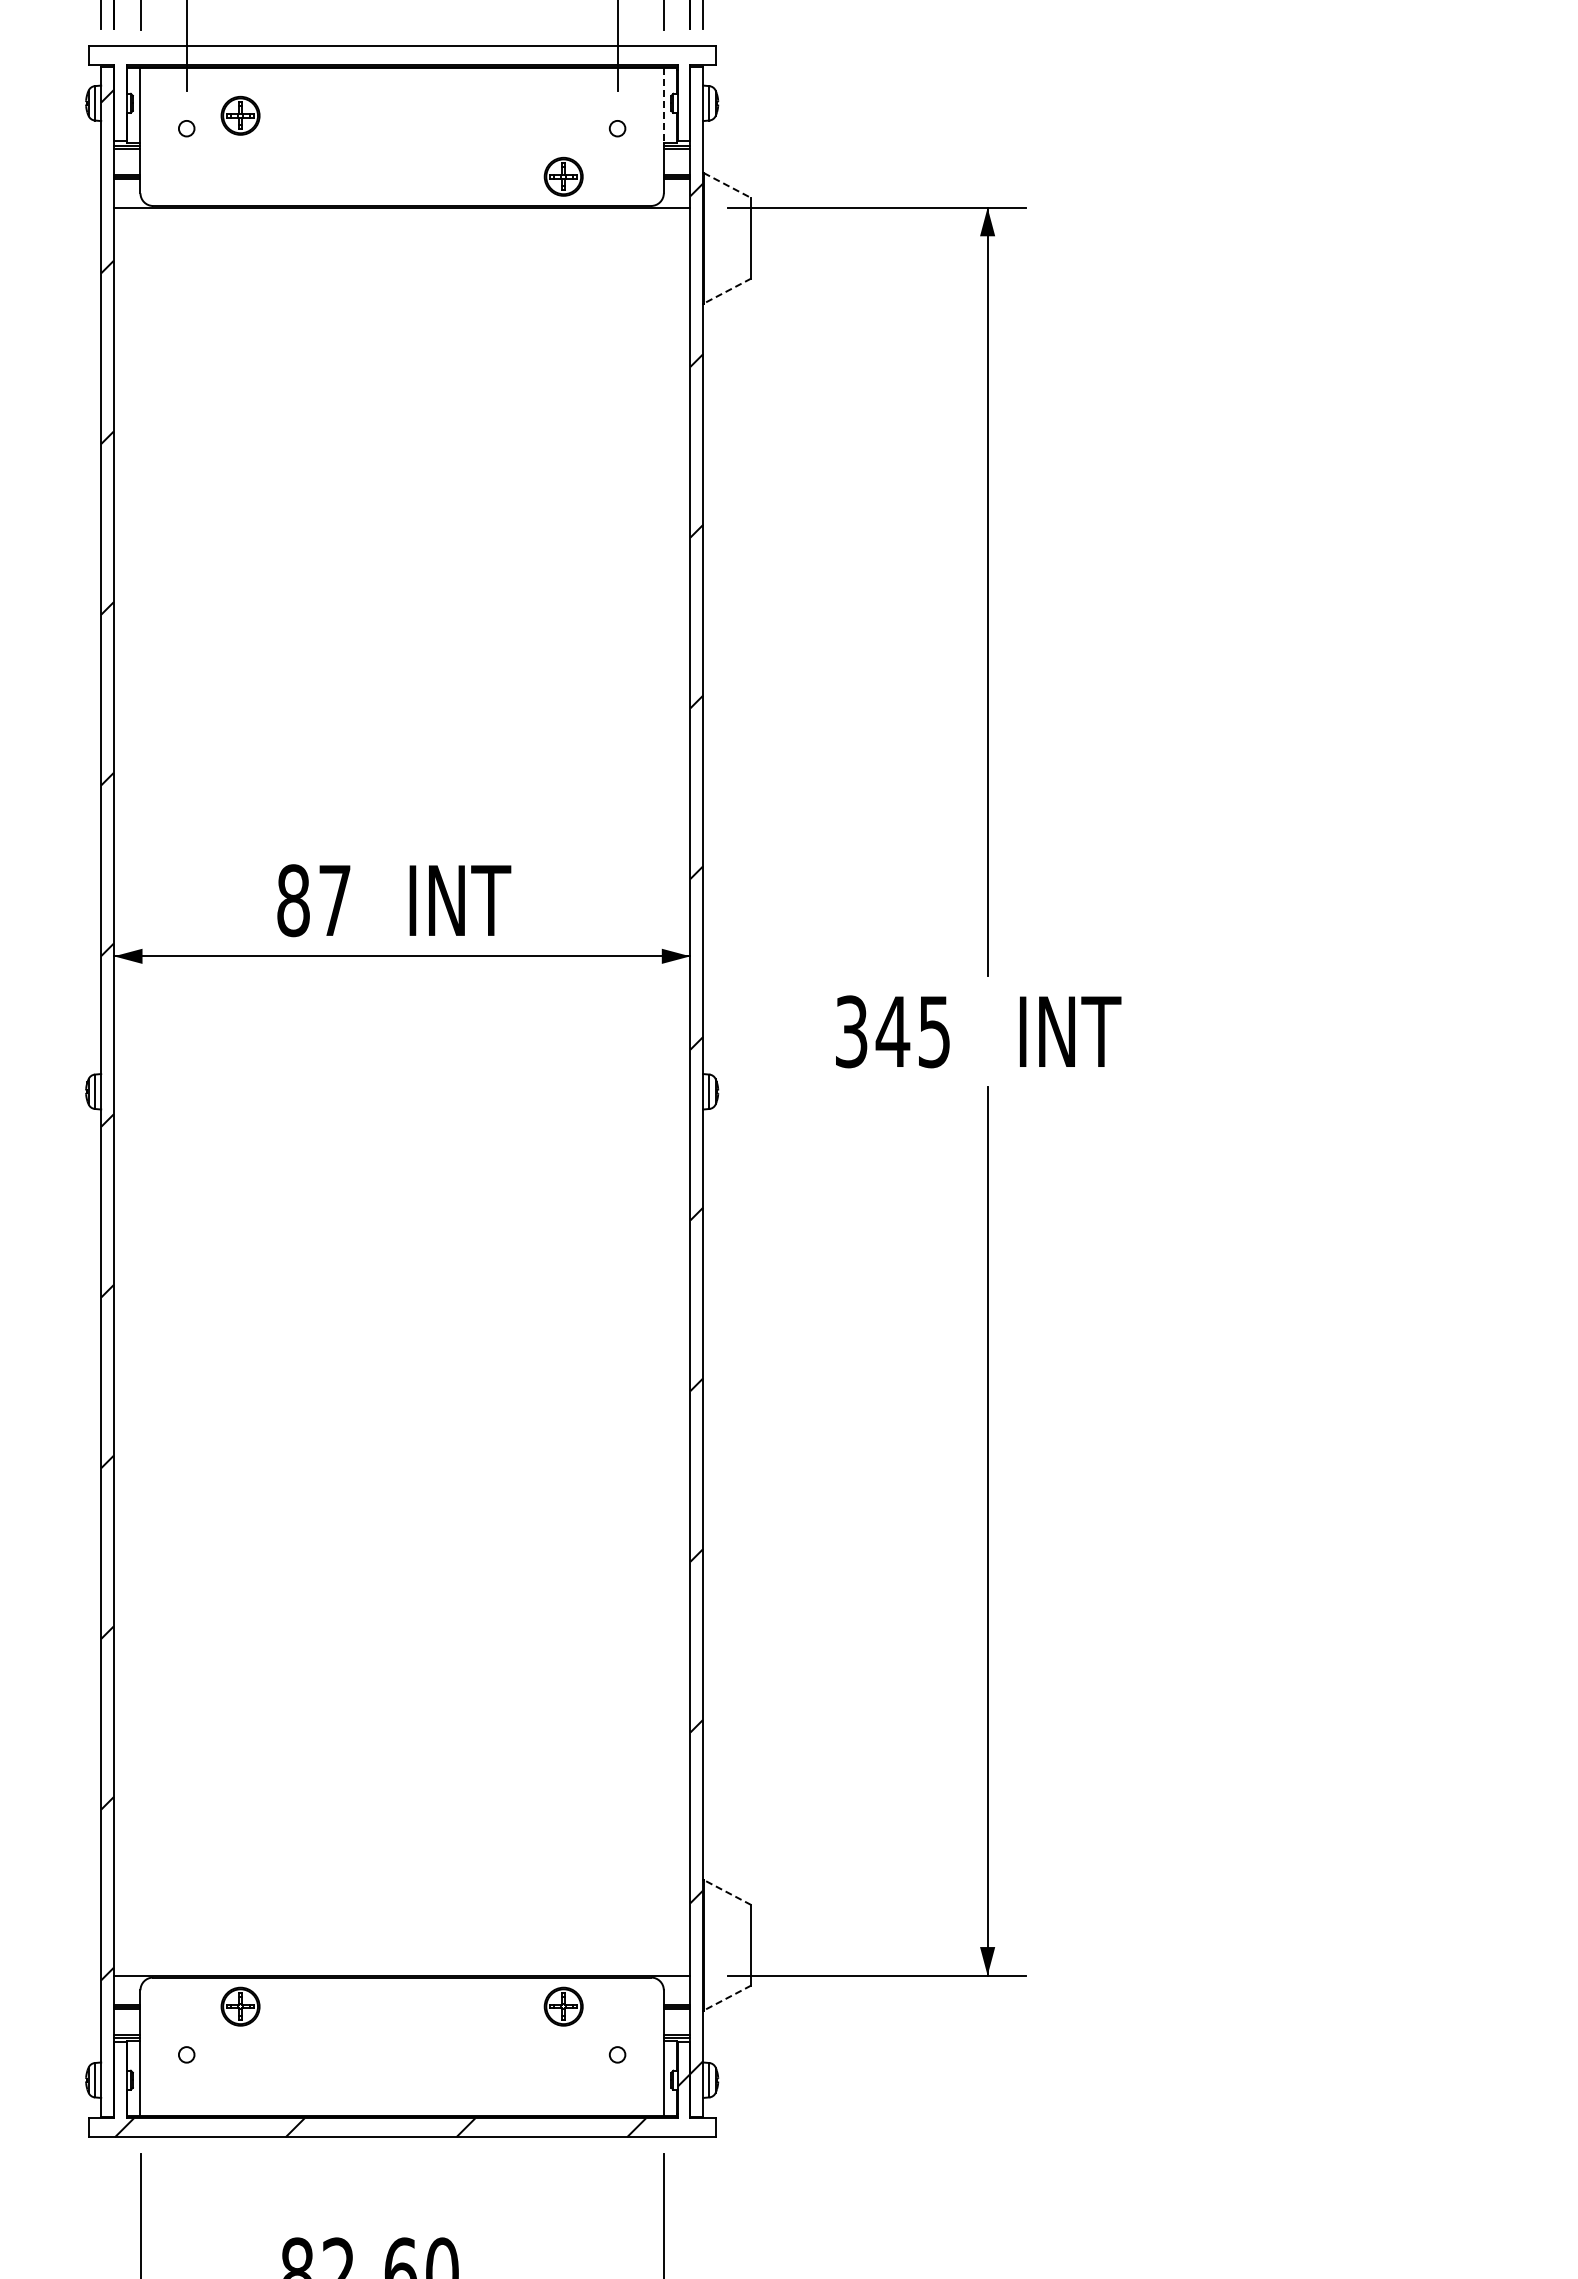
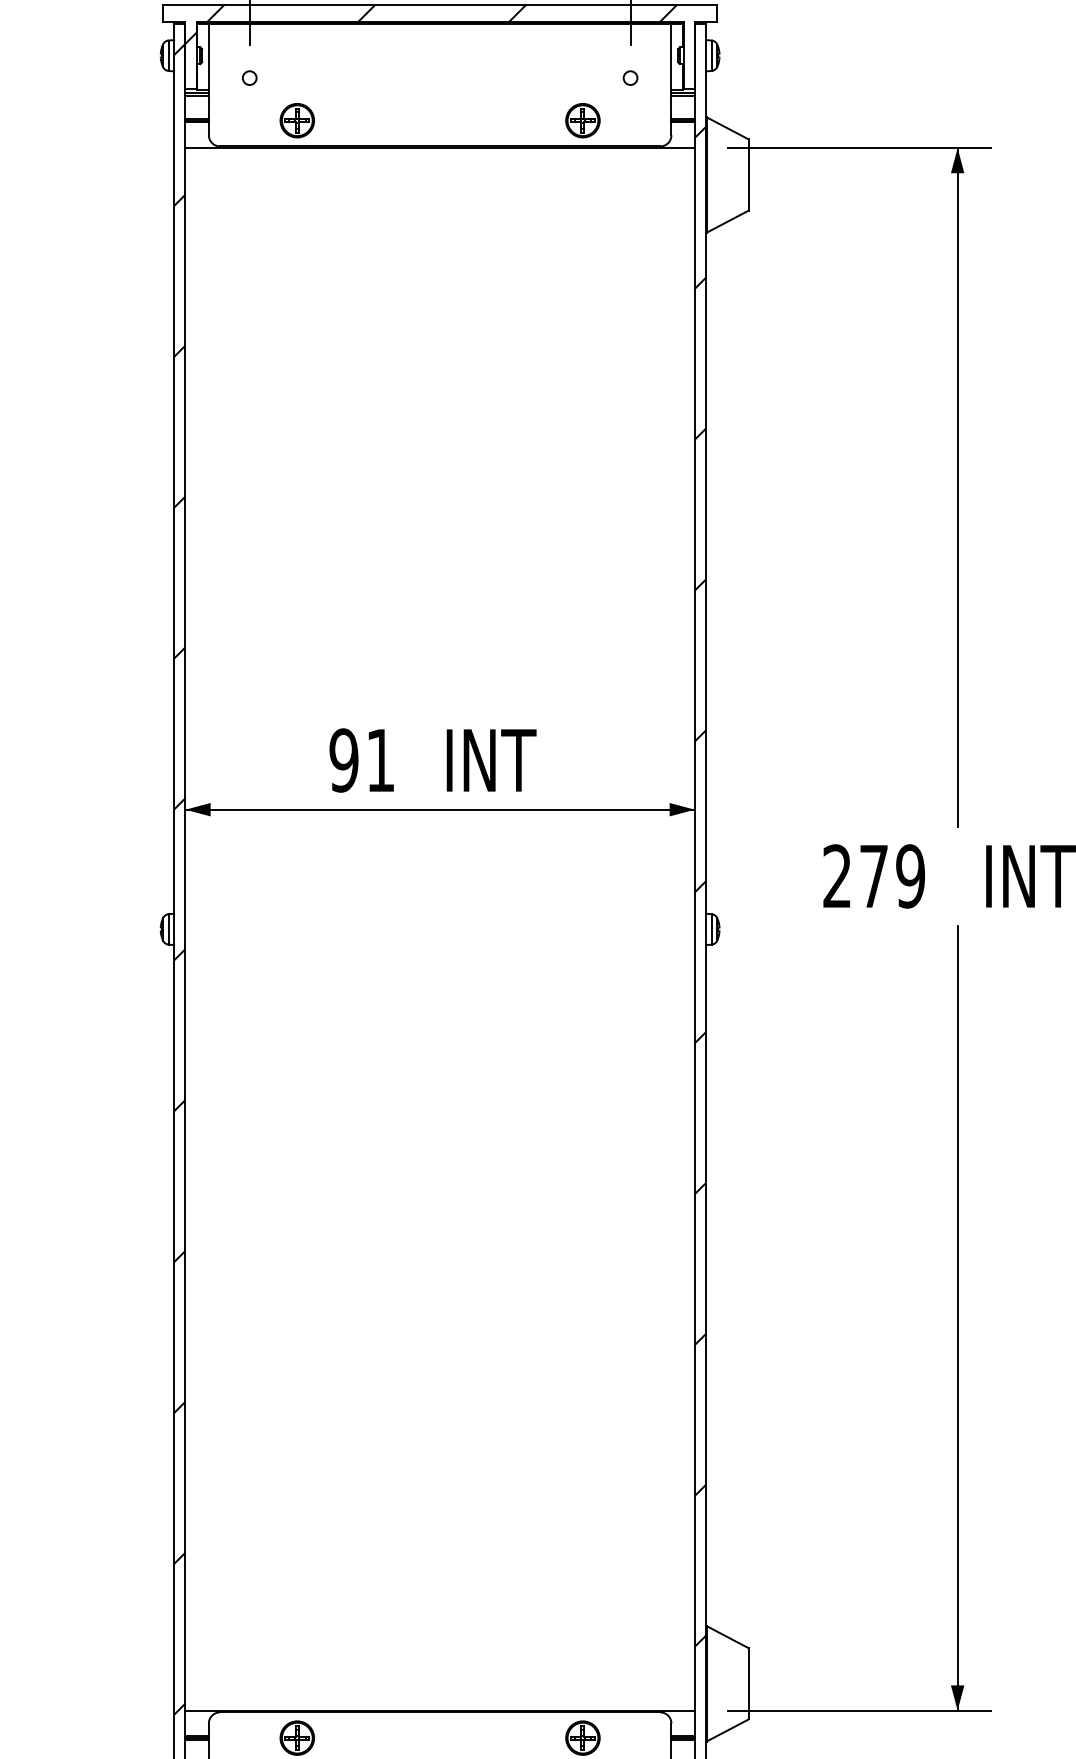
hatch: (391, 68) -> (430, 24), added
line: (663, 105) -> (671, 57), dashed -> solid
part: (240, 115) -> (297, 120), moved
line: (727, 185) -> (727, 128), dashed -> solid
line: (727, 291) -> (727, 222), dashed -> solid
text: (313, 900) -> (361, 760), 87 -> 91
text: (892, 1031) -> (873, 876), 345 -> 279
line: (727, 1892) -> (727, 1637), dashed -> solid
line: (727, 1998) -> (727, 1730), dashed -> solid

